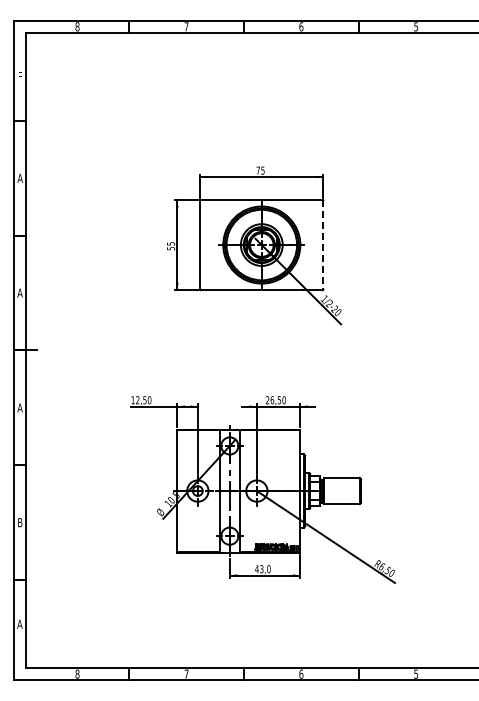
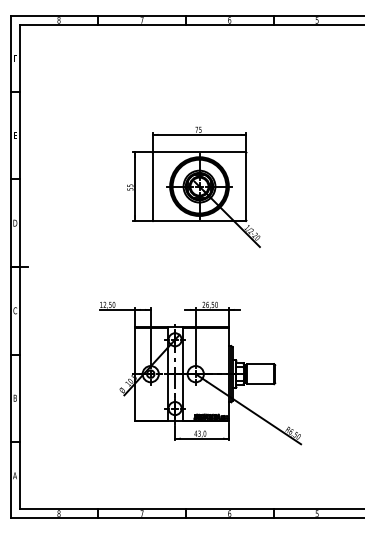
text: (19, 177) -> (14, 135), A -> E
line: (323, 245) -> (246, 186), dashed -> solid
text: (19, 292) -> (14, 222), A -> D
text: (19, 407) -> (14, 310), A -> C

